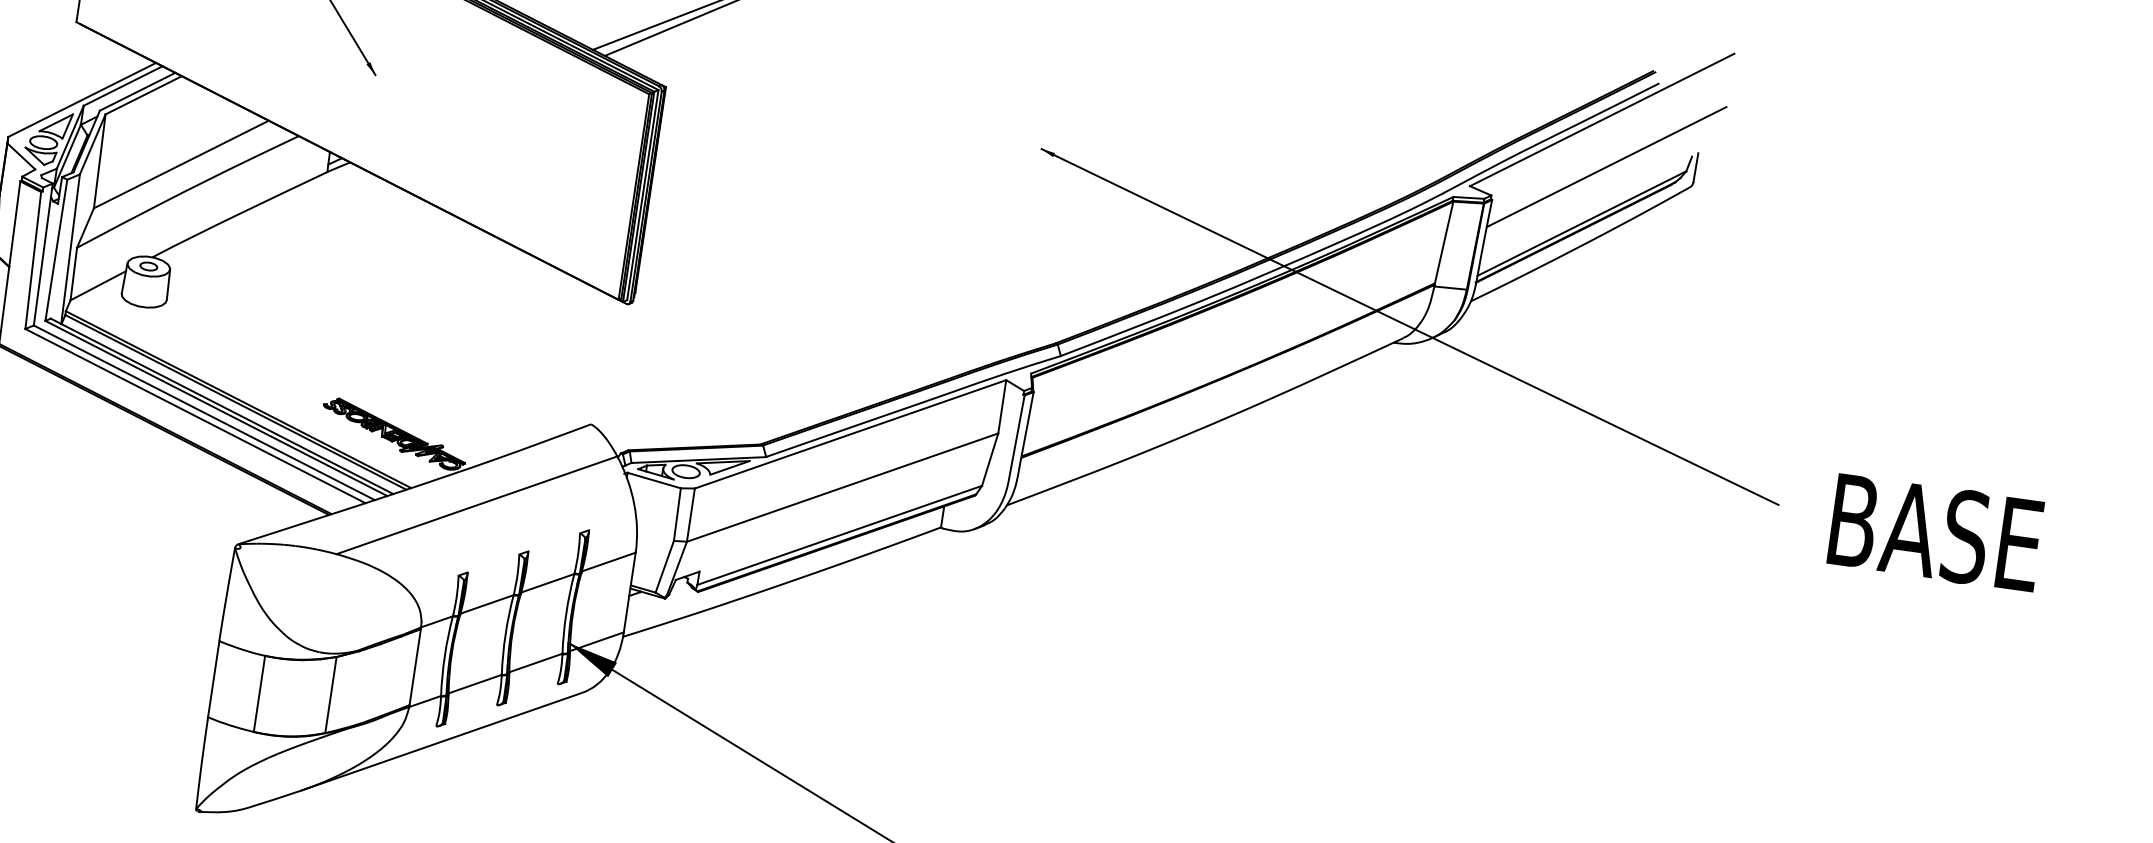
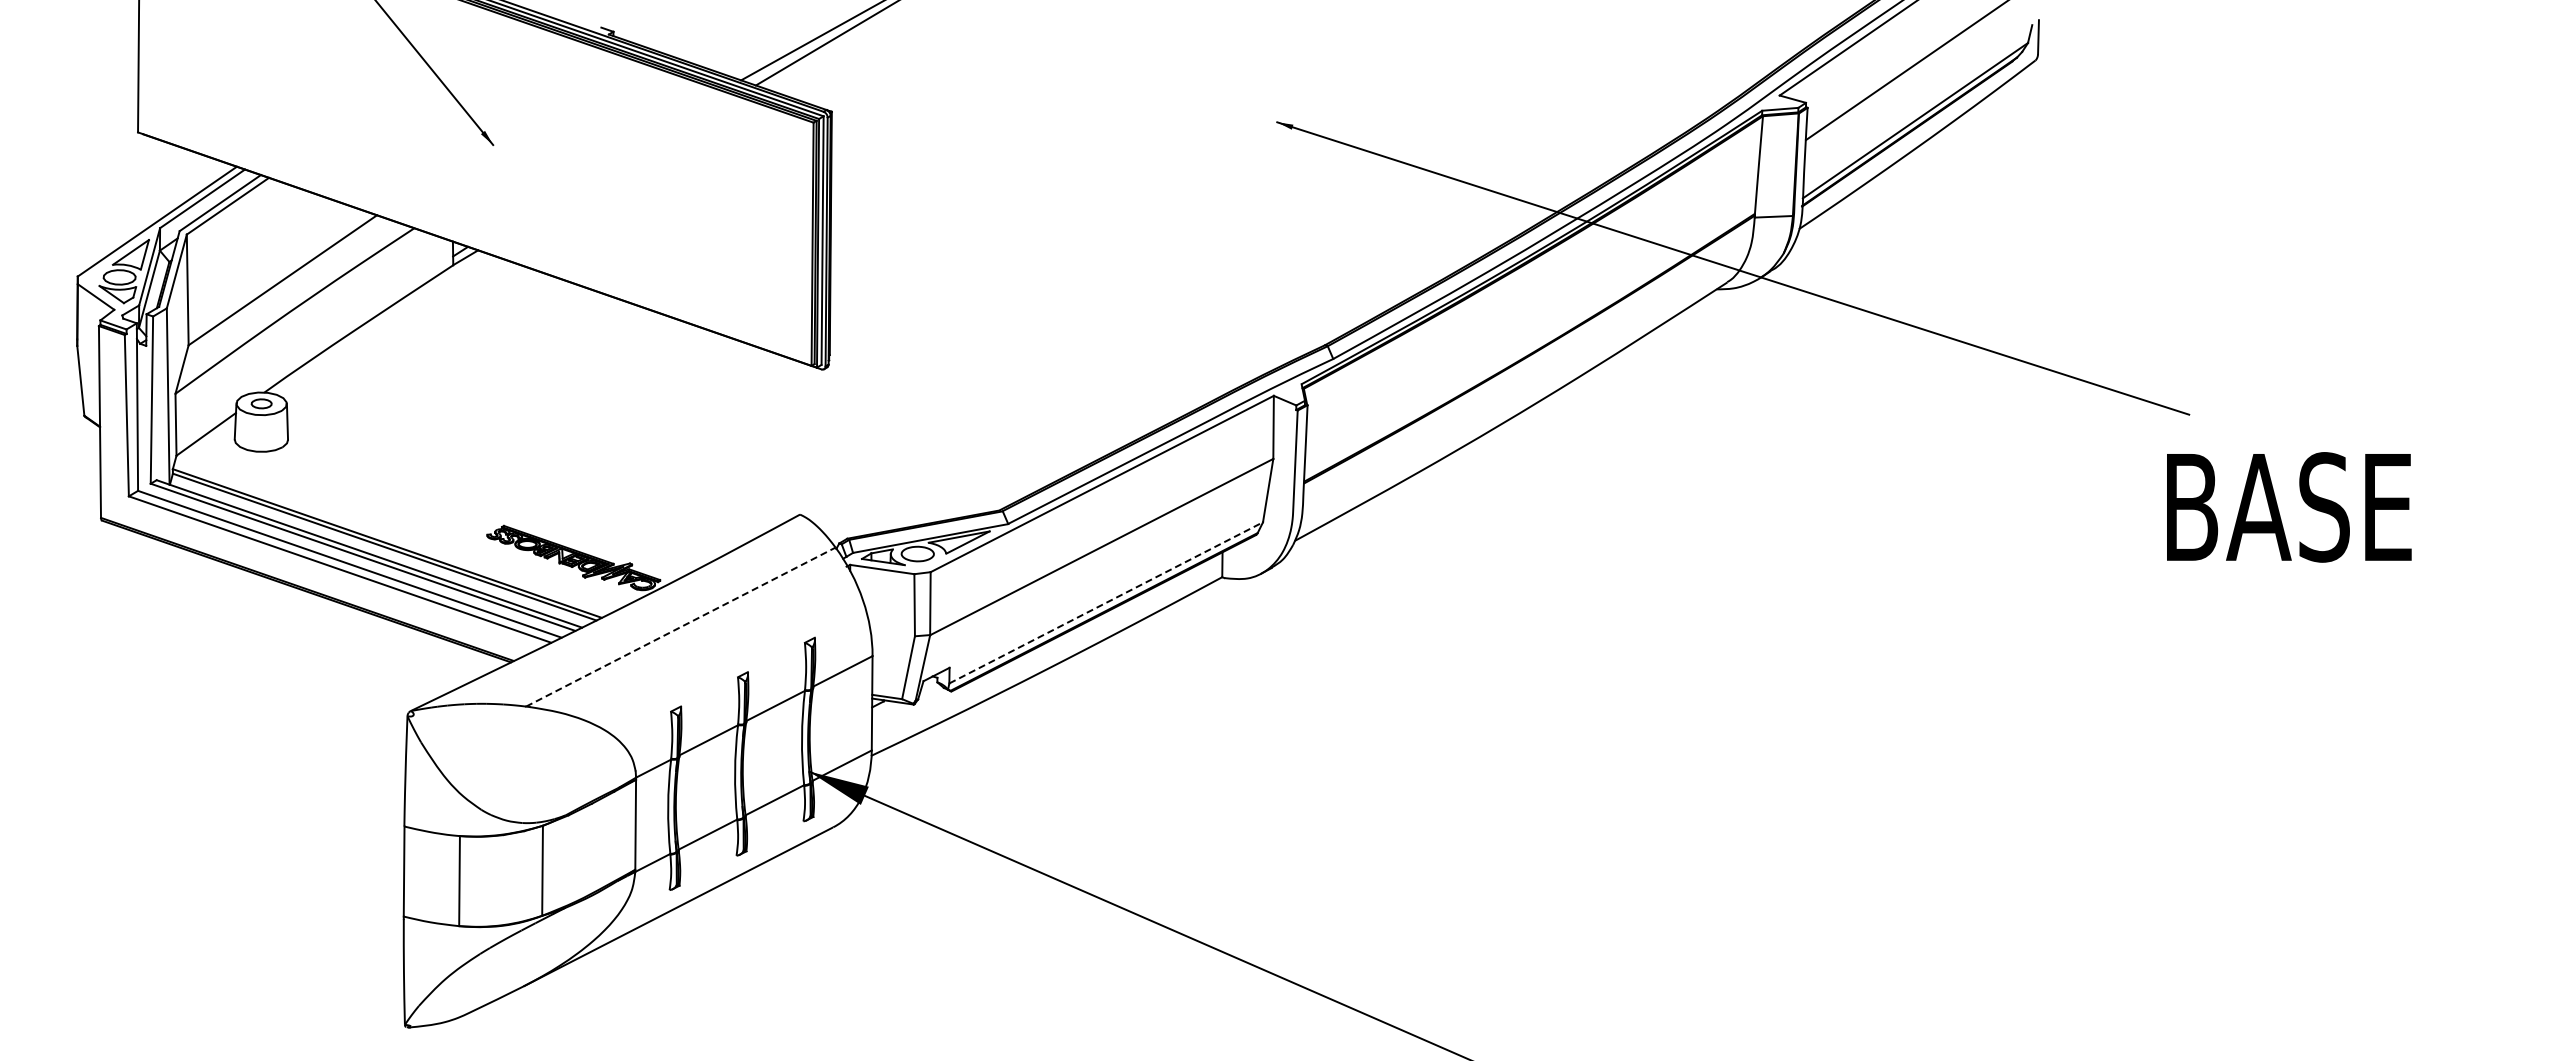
line: (476, 505) -> (680, 627), solid -> dashed
text: (1936, 532) -> (2289, 507), moved
line: (840, 535) -> (1106, 602), solid -> dashed

